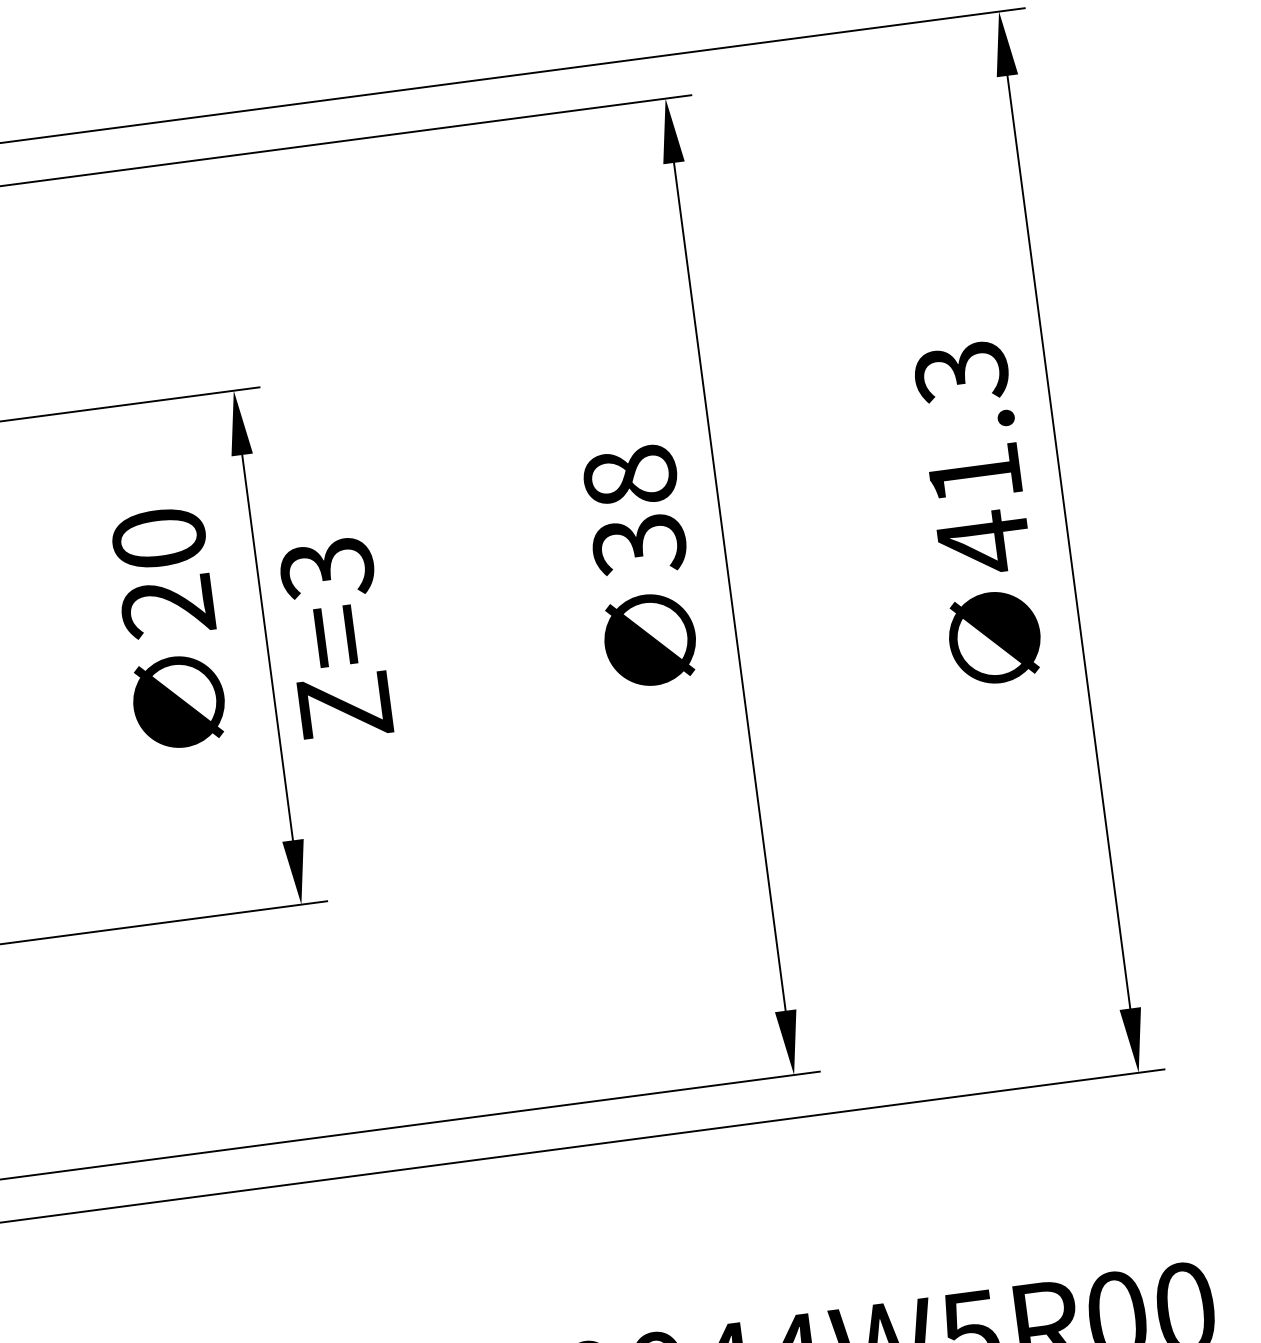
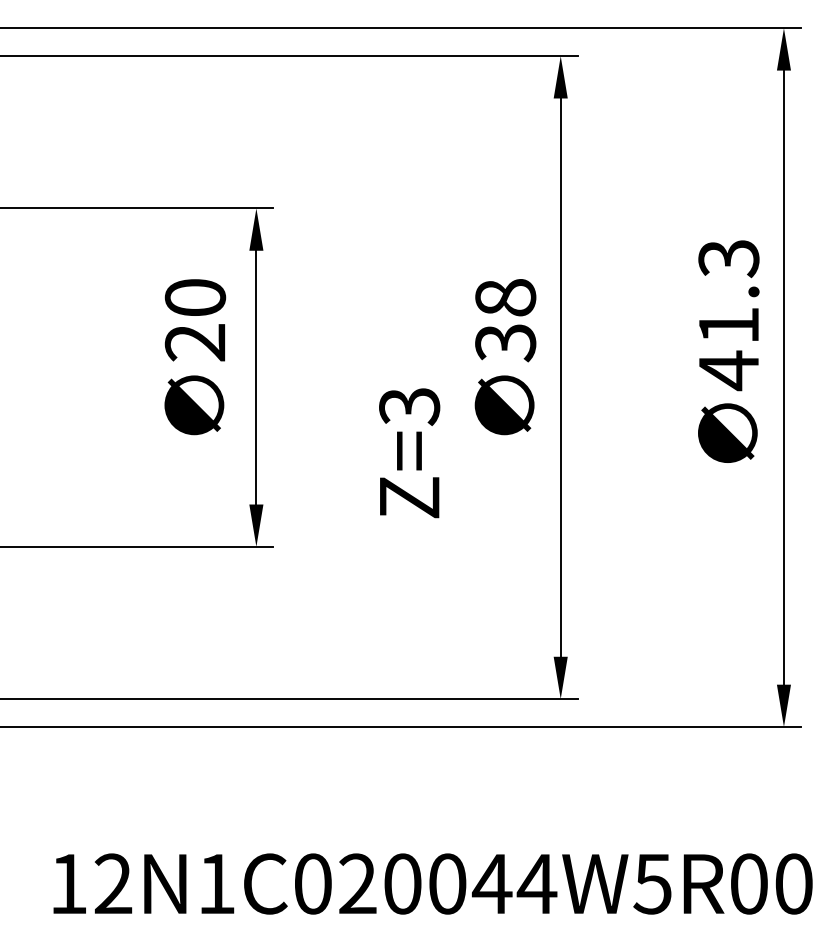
text: (336, 639) -> (409, 453), moved

